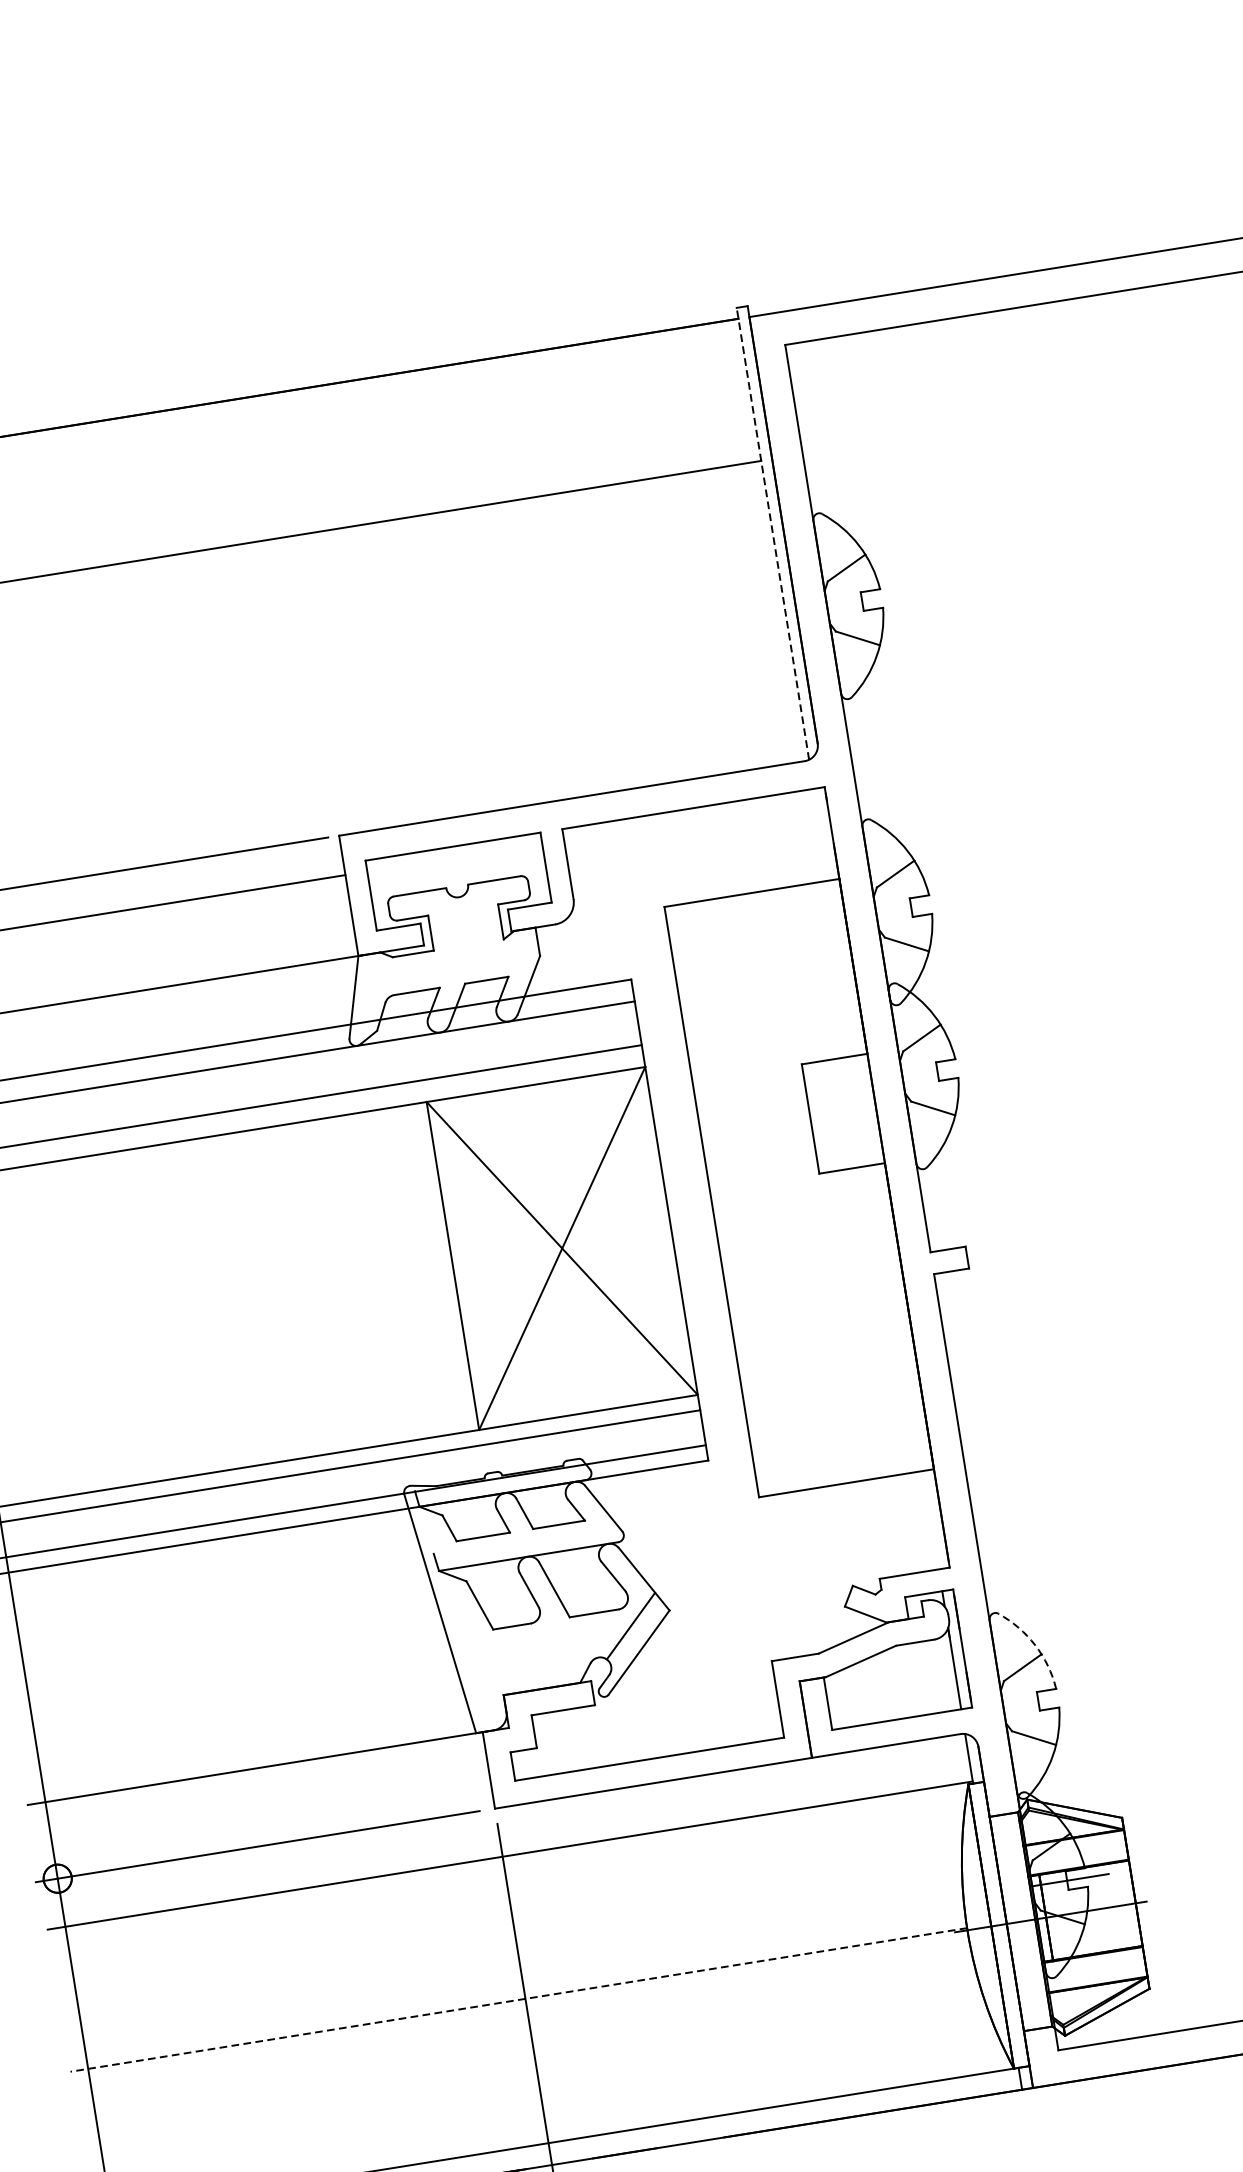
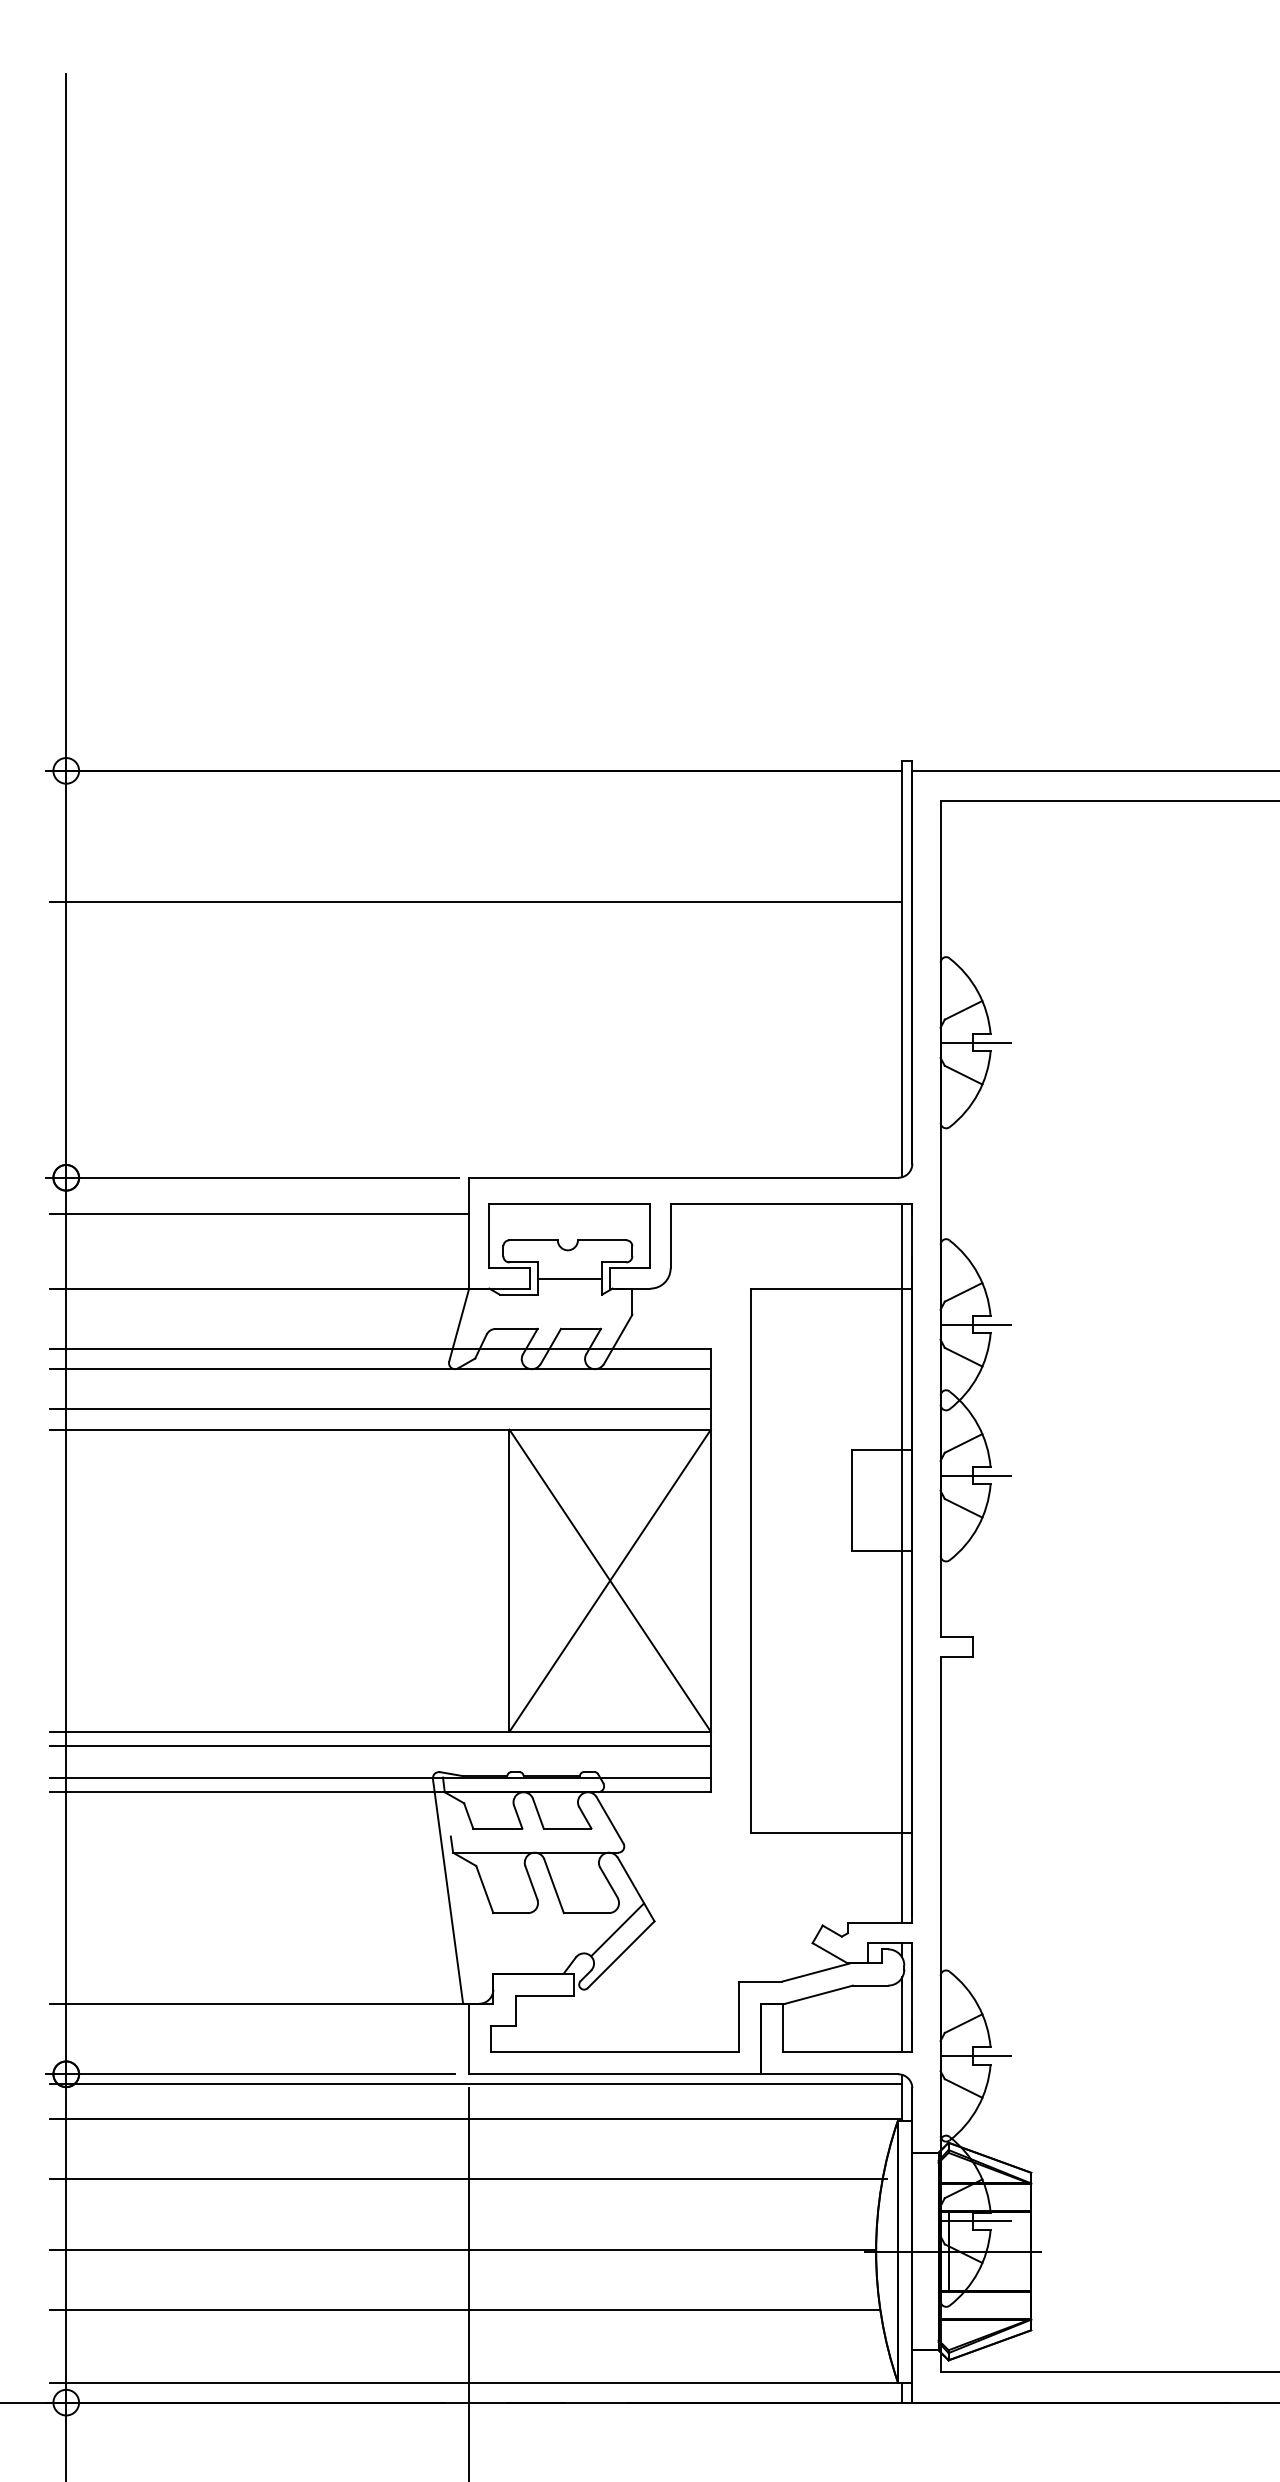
line: (773, 533) -> (902, 968), dashed -> solid
line: (865, 600) -> (975, 1042), added
line: (914, 906) -> (975, 1324), added
line: (465, 927) -> (569, 1278), added
line: (940, 1070) -> (975, 1475), added
line: (876, 1178) -> (902, 1563), added
arc: (1035, 1645) -> (978, 2005), dashed -> solid
line: (1041, 1701) -> (975, 2056), added
line: (503, 1818) -> (475, 2084), added
line: (511, 1923) -> (467, 2179), added
line: (518, 1999) -> (462, 2249), dashed -> solid
line: (530, 2064) -> (464, 2309), added

